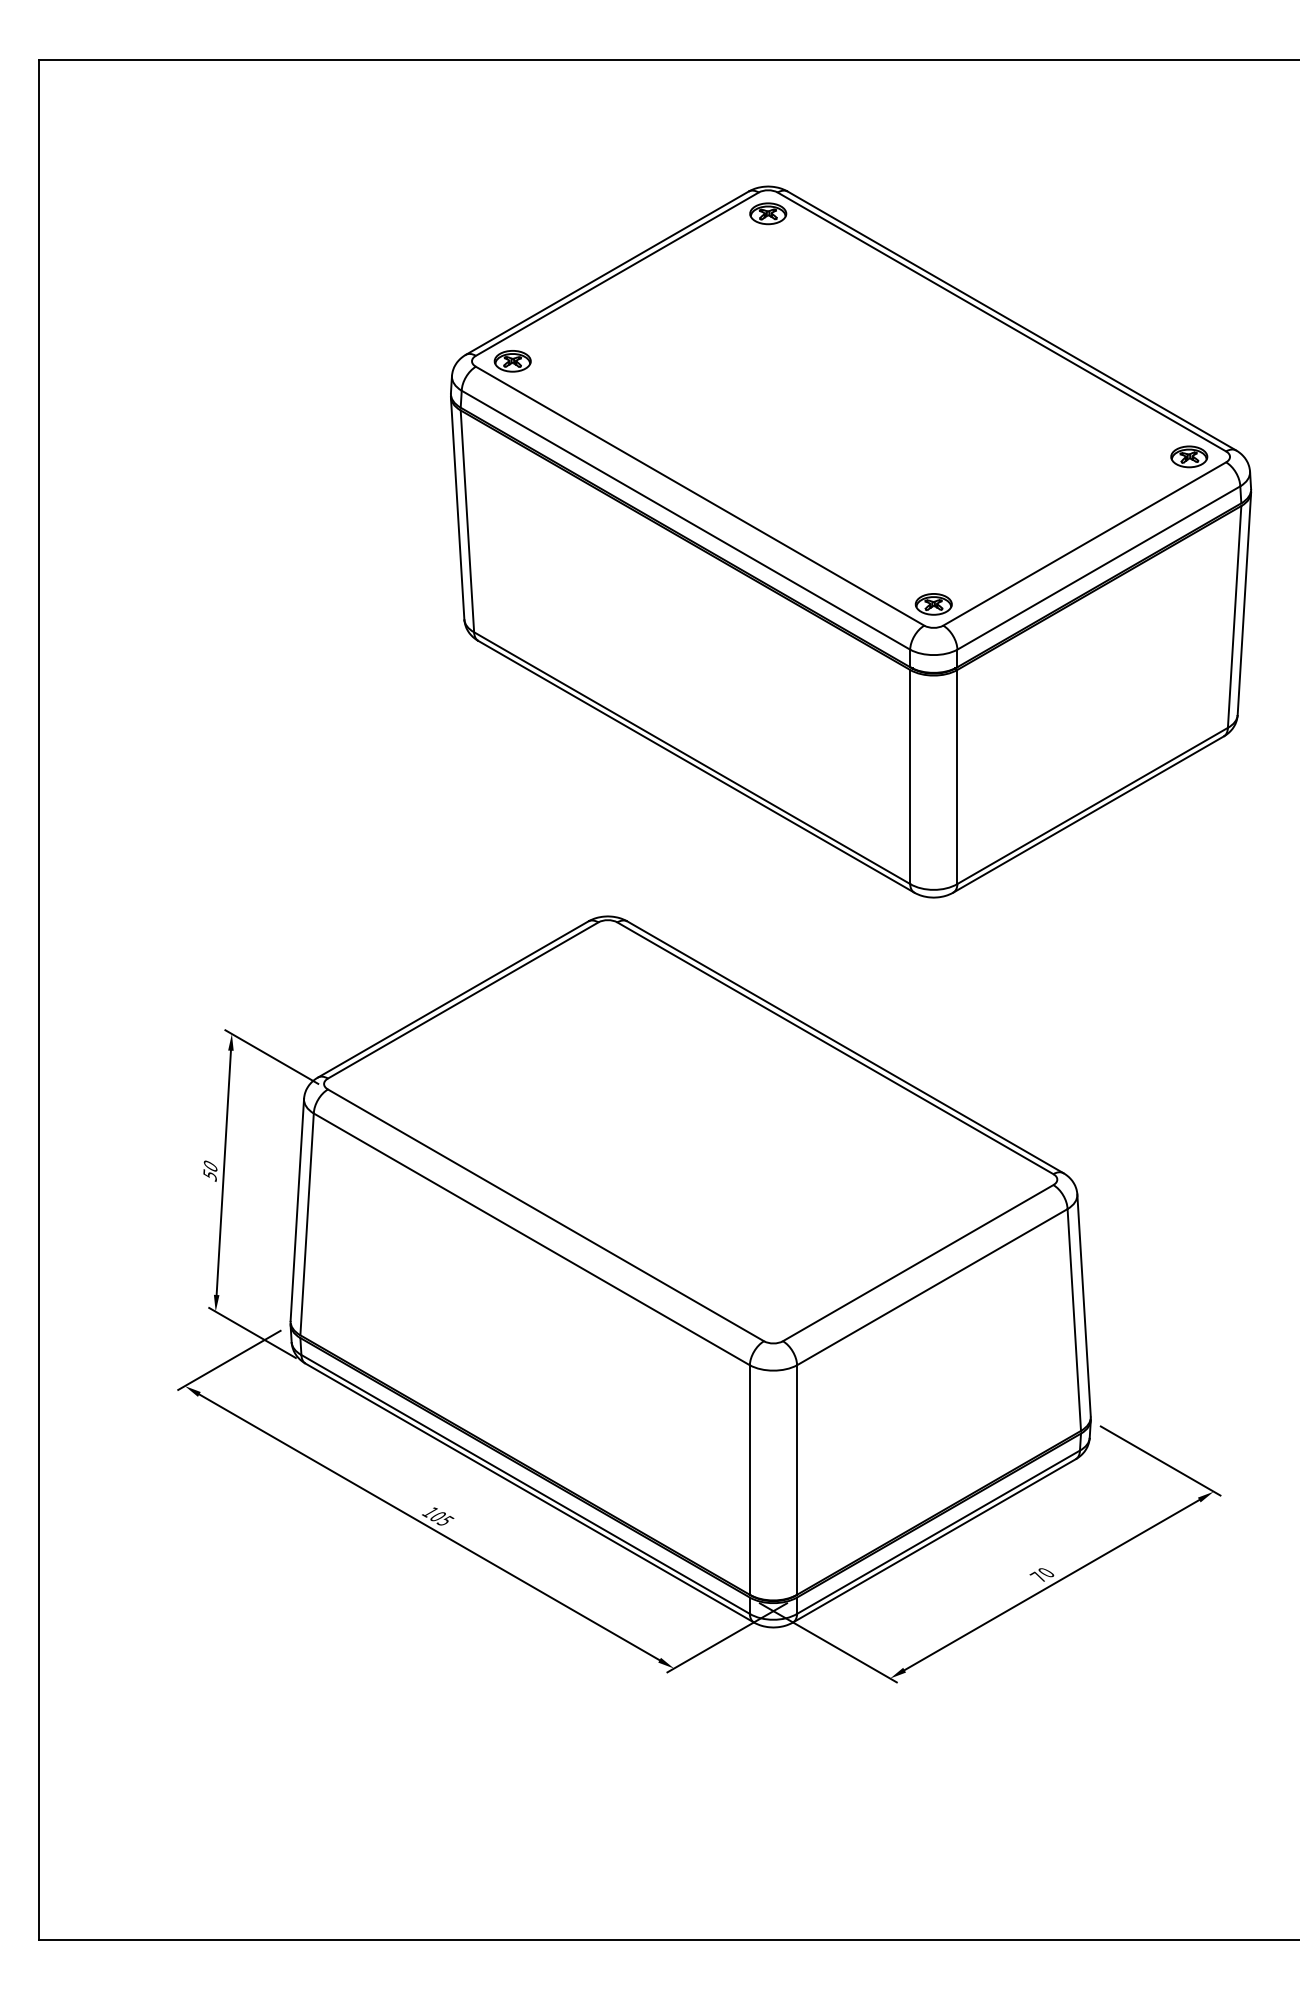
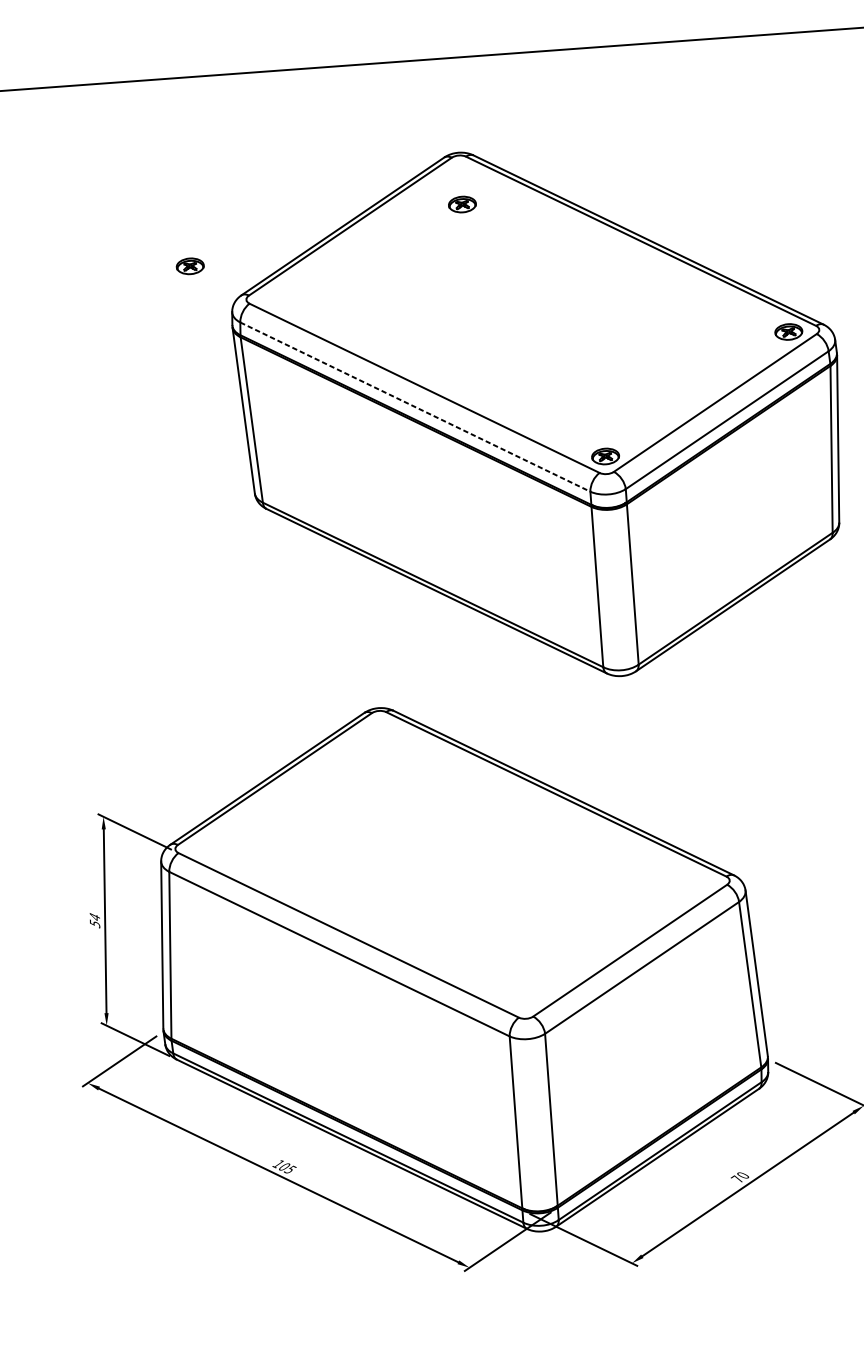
part: (768, 213) -> (462, 204), moved
part: (512, 361) -> (190, 266), moved
line: (685, 520) -> (415, 407), solid -> dashed
text: (210, 1165) -> (94, 916), 50 -> 54

